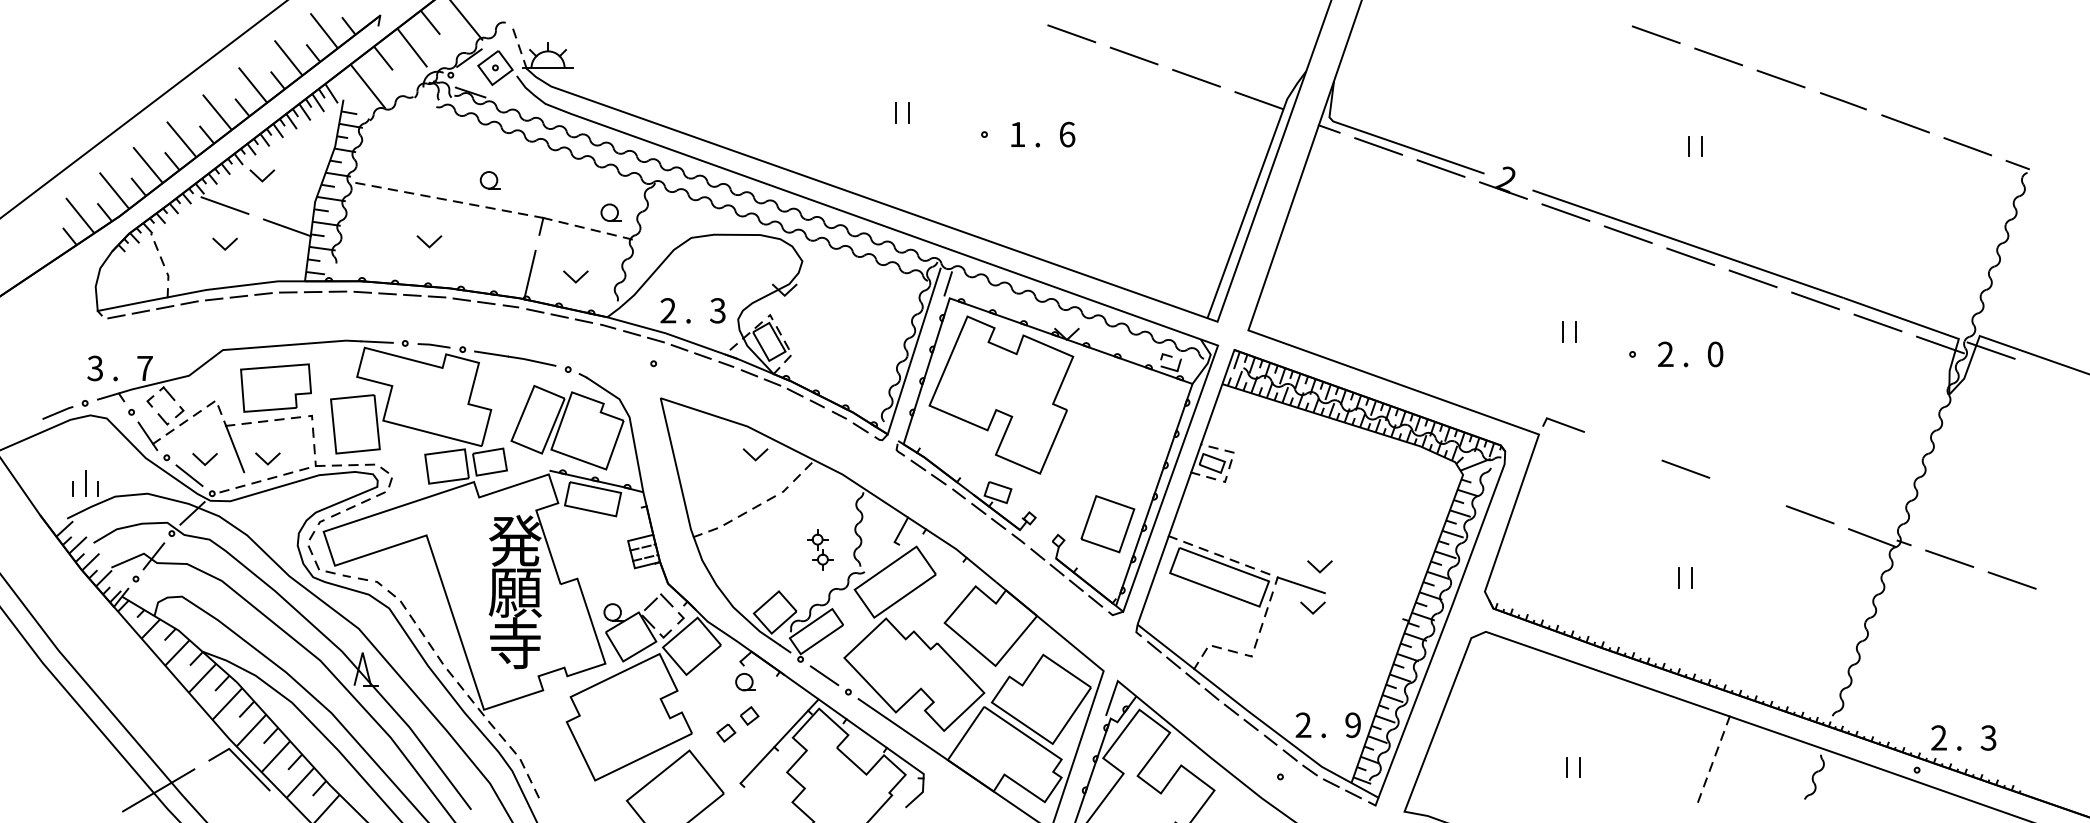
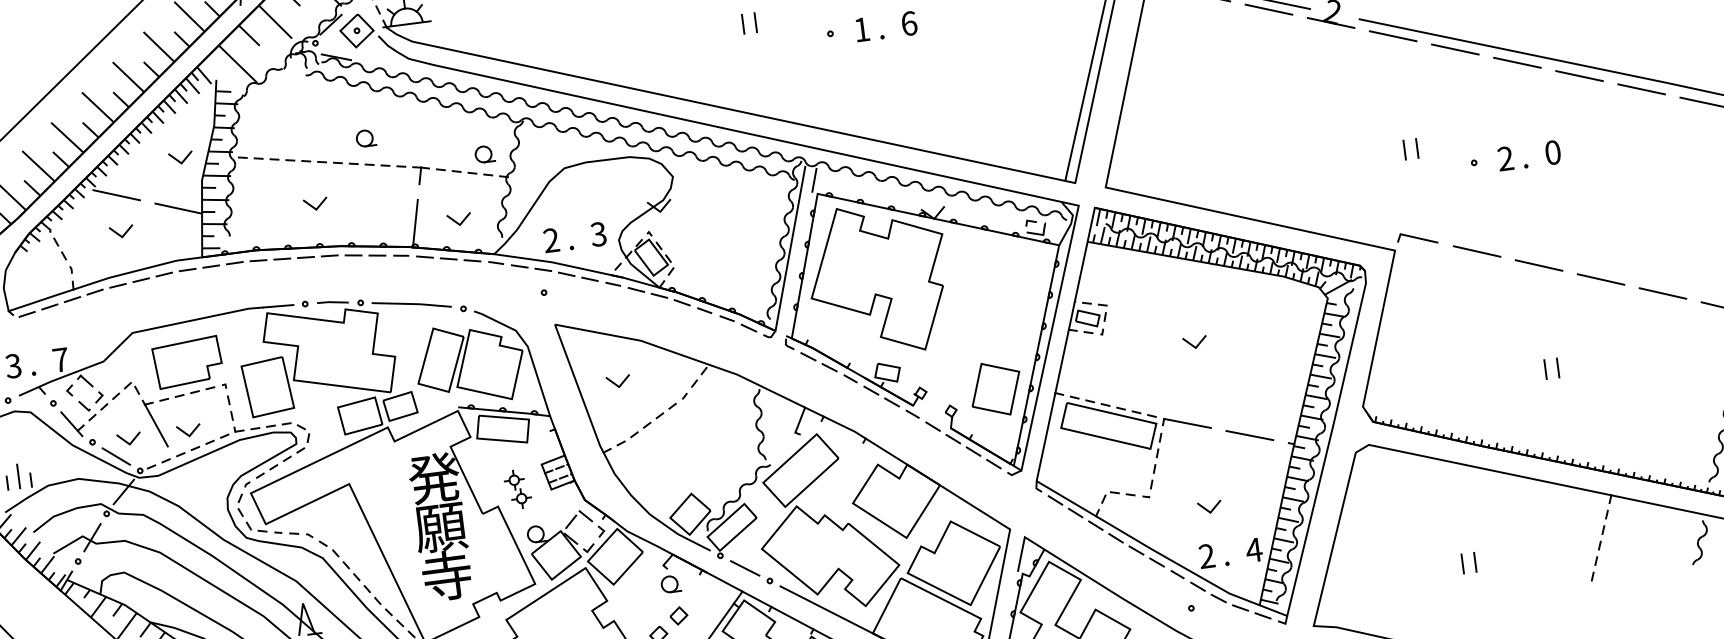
line: (259, 177) -> (178, 160), moved
line: (1623, 446) -> (1476, 251), added
line: (754, 457) -> (617, 384), moved
line: (1747, 491) -> (1600, 279), added
part: (820, 549) -> (518, 489), moved
line: (1317, 568) -> (1192, 344), moved
line: (1363, 606) -> (1249, 435), added
line: (1310, 609) -> (1207, 509), moved
text: (1352, 725) -> (1253, 550), 9 -> 4

